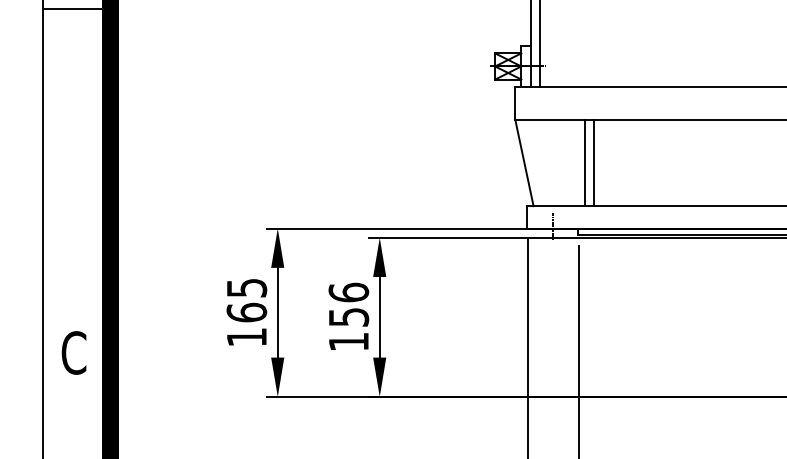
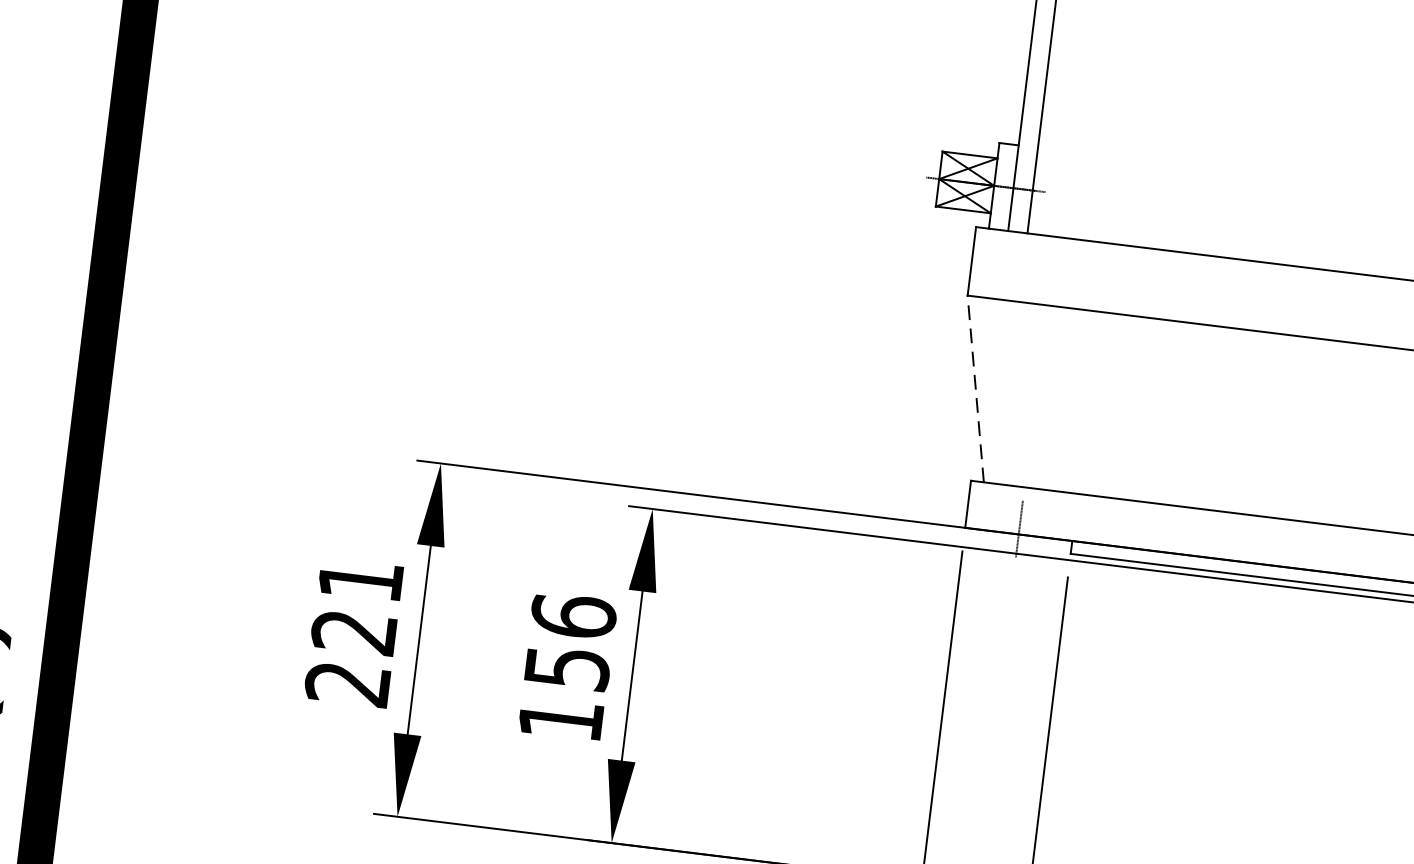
line: (524, 162) -> (976, 388), solid -> dashed
line: (584, 162) -> (1102, 403), removed
line: (593, 162) -> (1120, 406), removed
text: (246, 312) -> (353, 631), 165 -> 221

